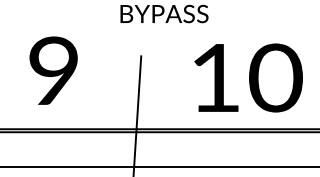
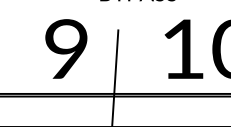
text: (53, 70) -> (66, 48), moved

